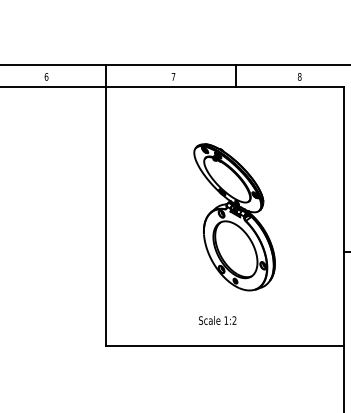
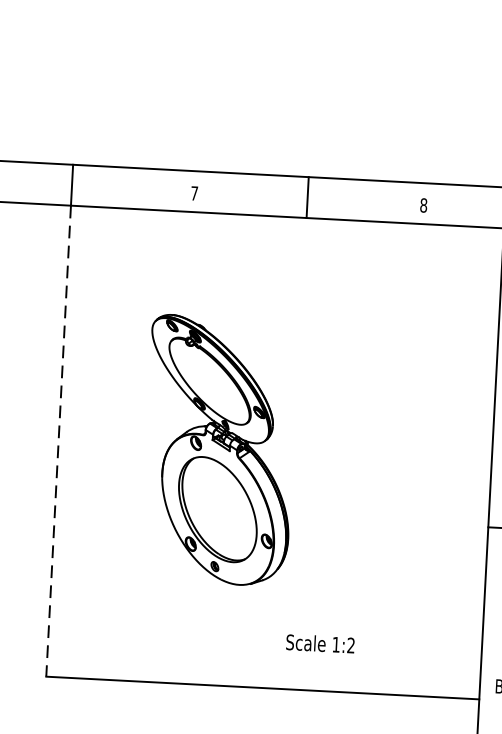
line: (106, 216) -> (59, 440), solid -> dashed
part: (234, 217) -> (219, 450), moved
text: (217, 320) -> (320, 643), moved

